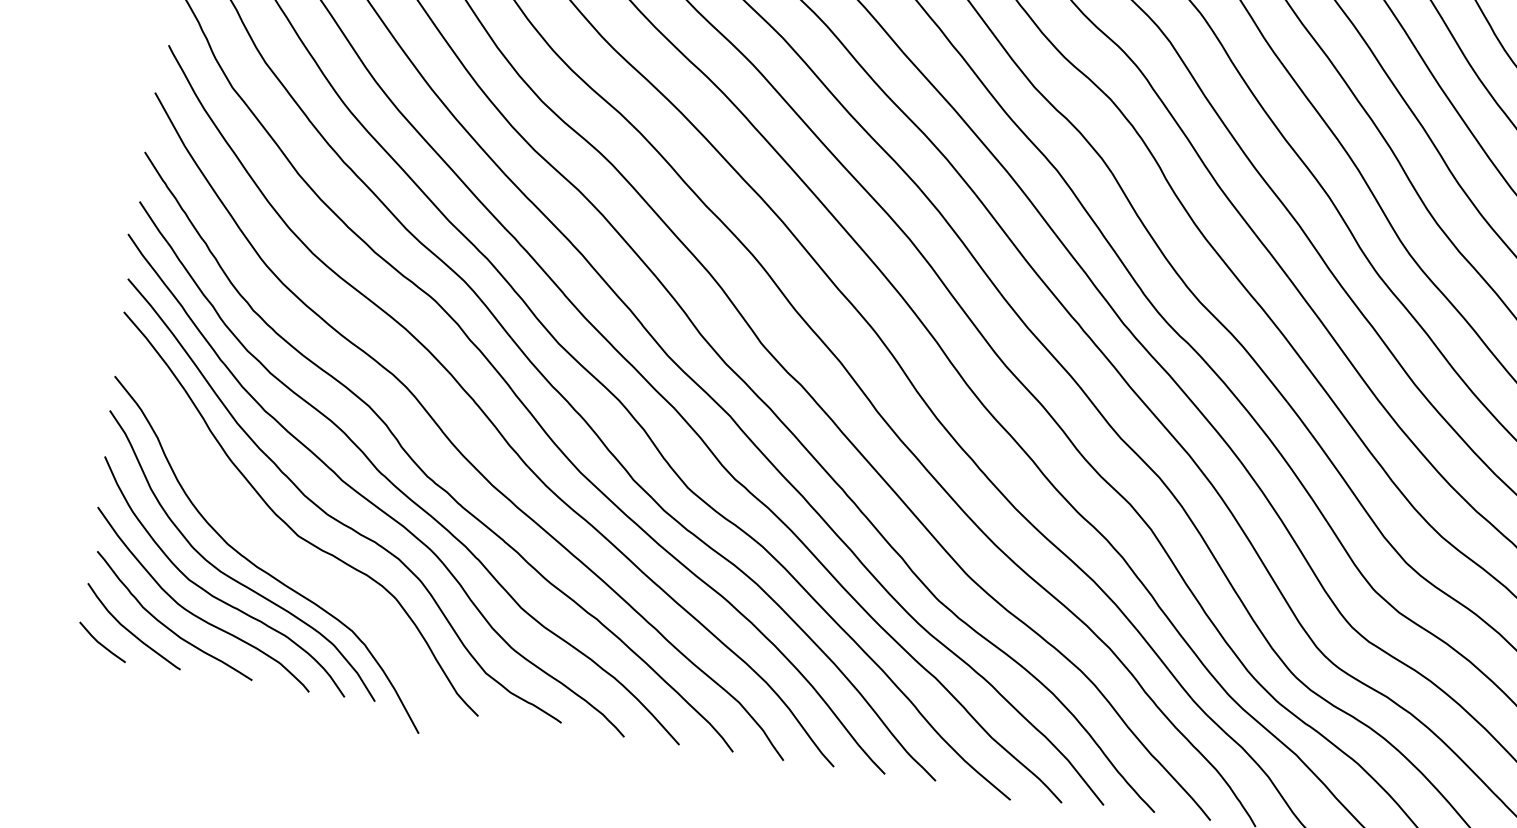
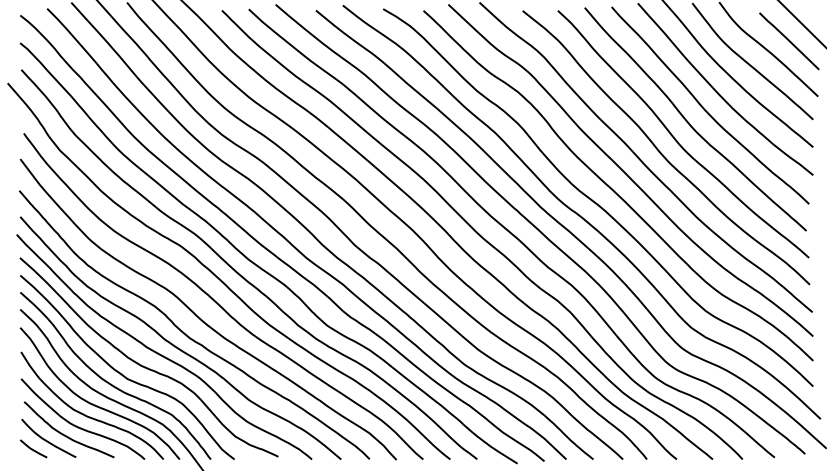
curve: (266, 540) -> (111, 383), added

